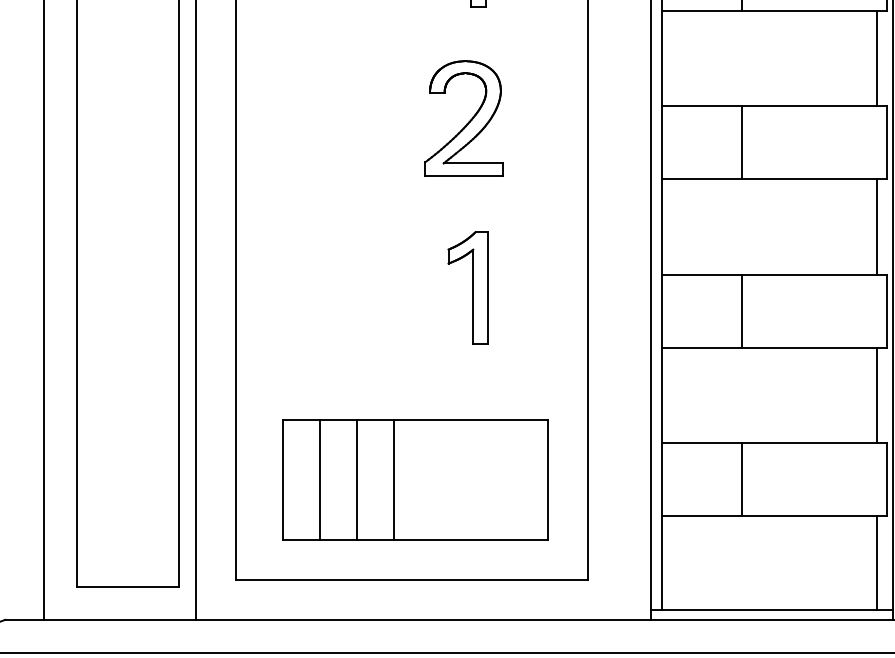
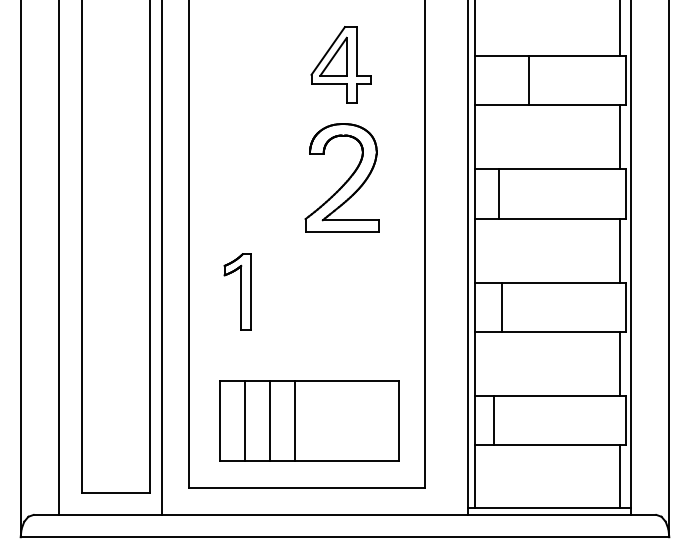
part: (463, 118) -> (341, 177), size x1.4
line: (741, 141) -> (498, 193), moved
part: (467, 287) -> (237, 291), moved
line: (741, 309) -> (501, 306), moved
line: (741, 479) -> (493, 420), moved

